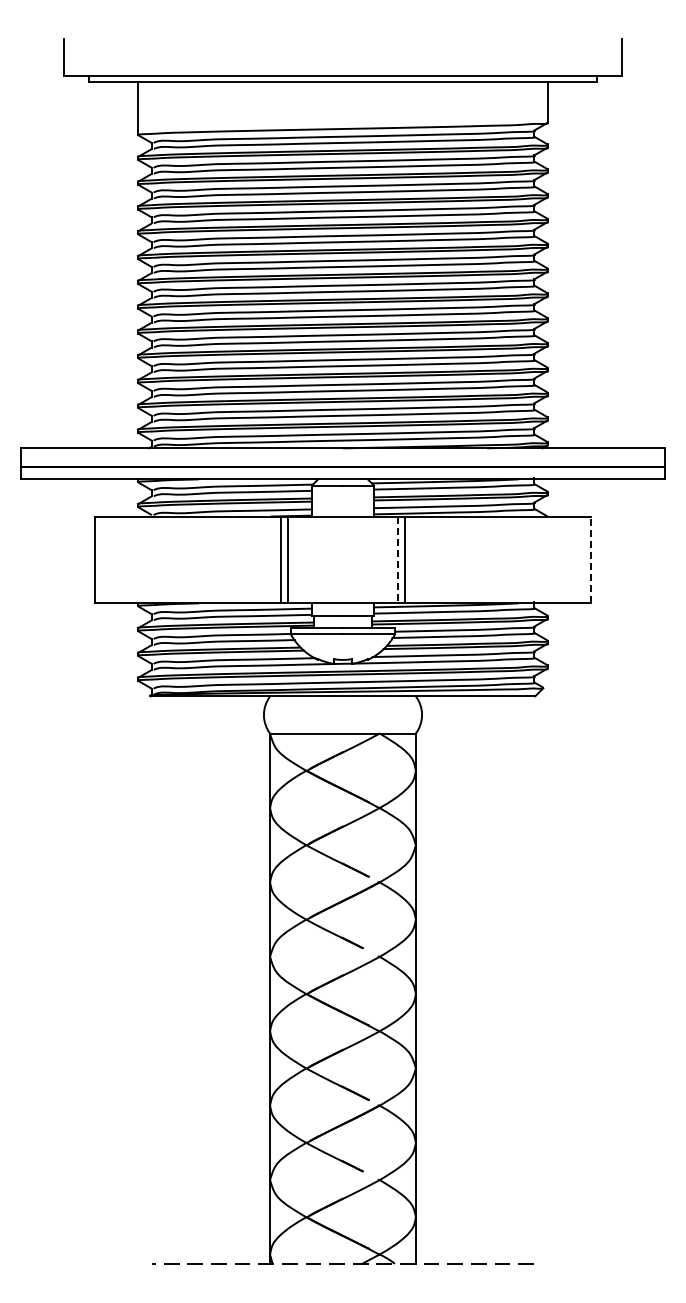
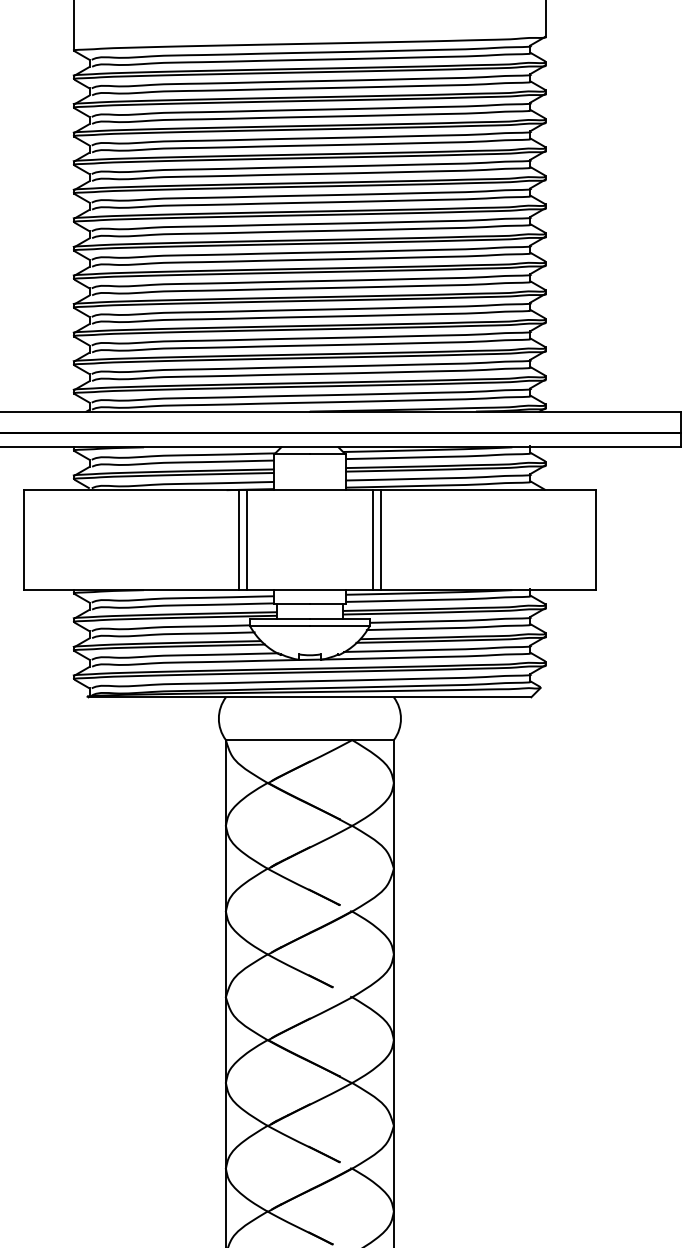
line: (591, 559) -> (596, 539), dashed -> solid
line: (397, 560) -> (372, 540), dashed -> solid

